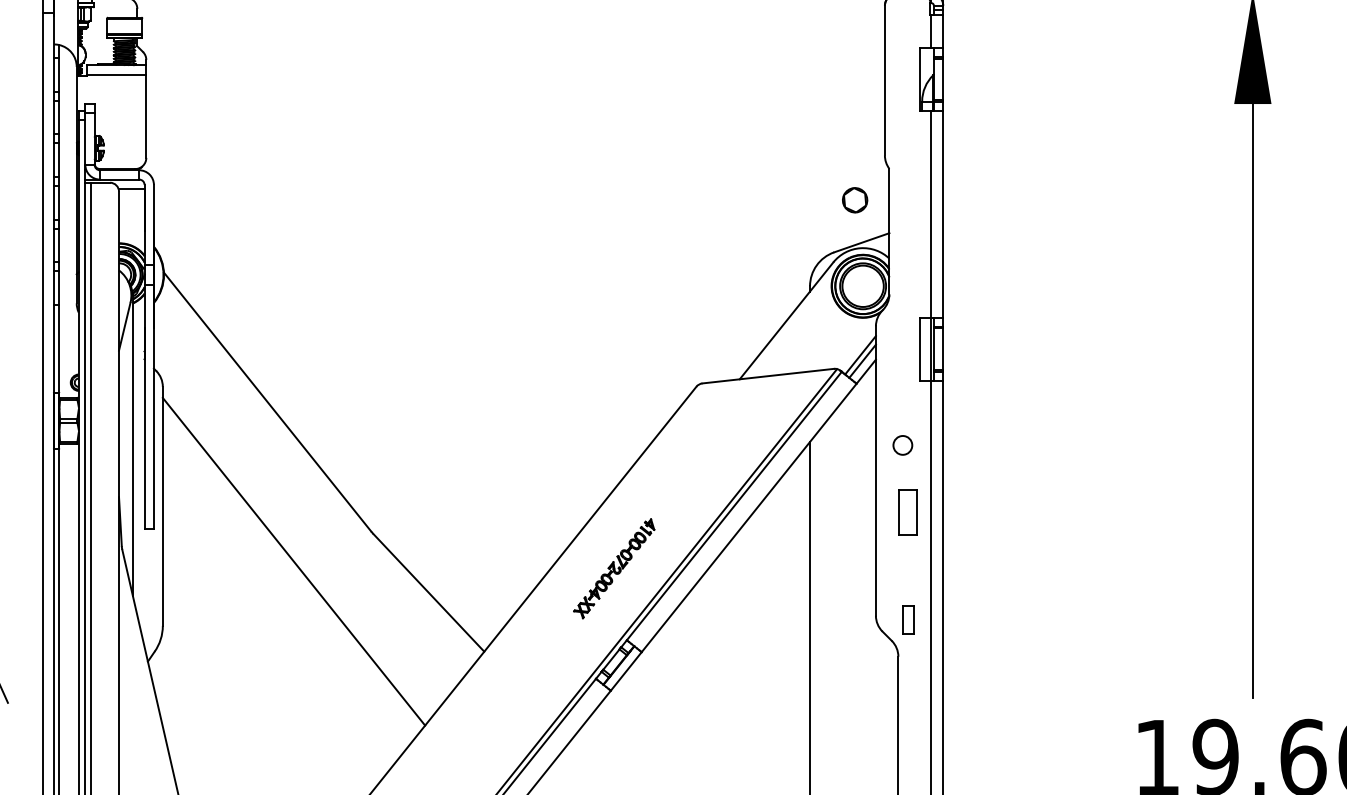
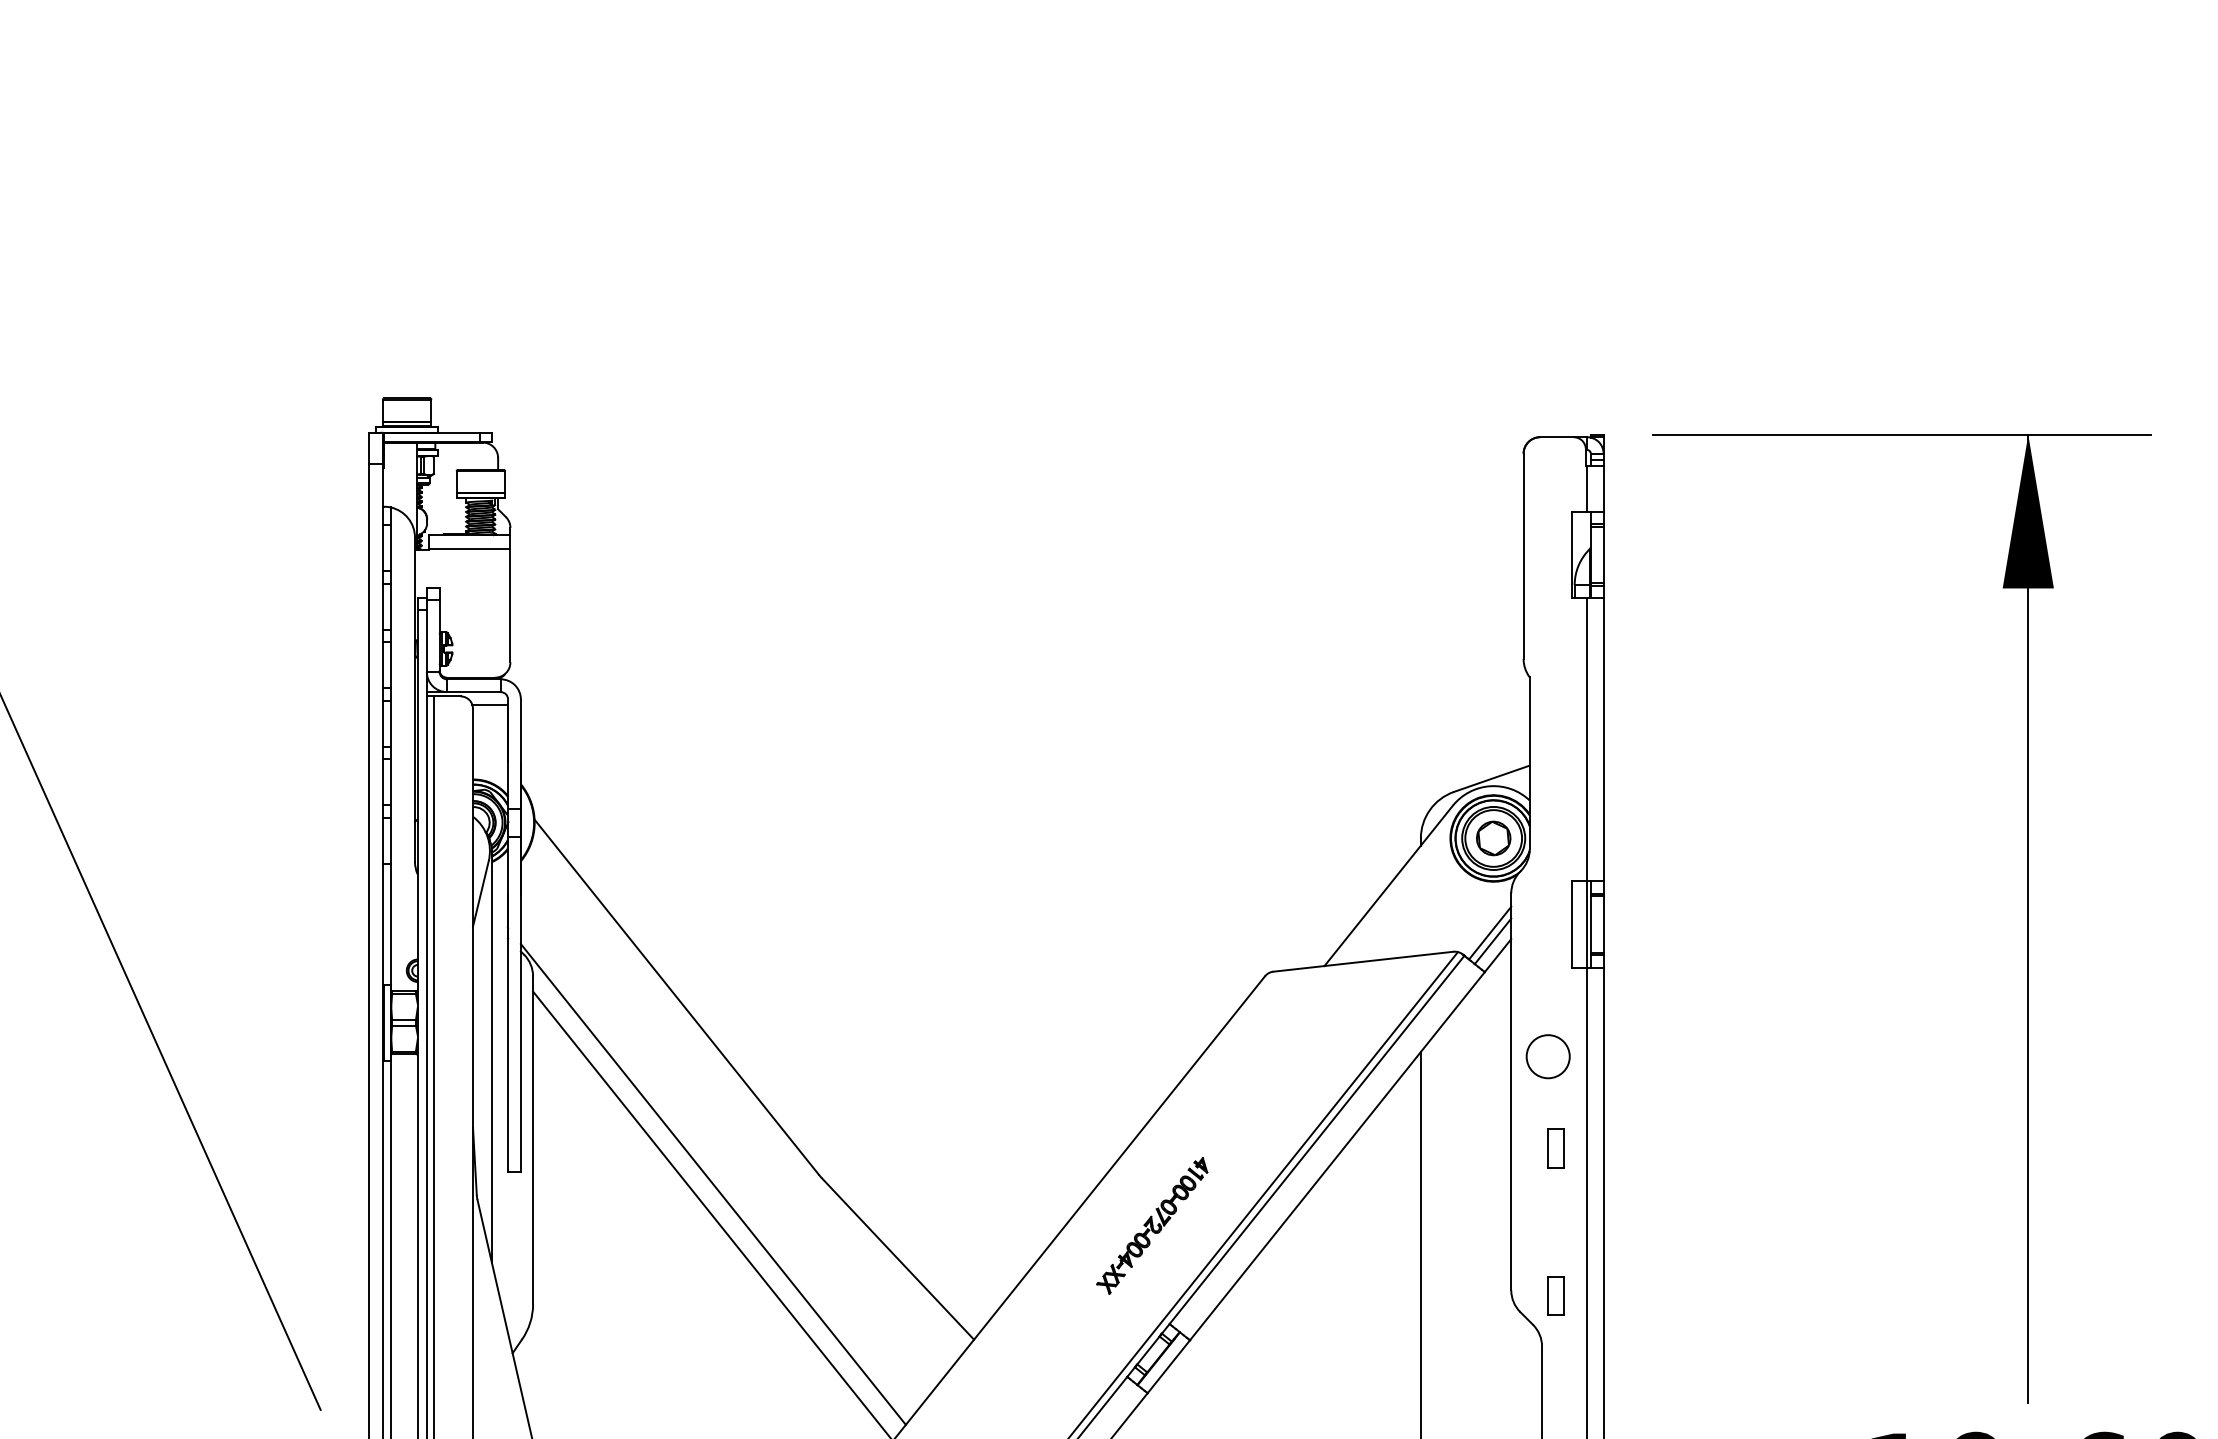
part: (854, 200) -> (1493, 838), moved
circle: (902, 445) -> (1547, 1056), size x1.67
part: (908, 512) -> (1555, 1148), size x0.62
line: (293, 538) -> (712, 1184), added

